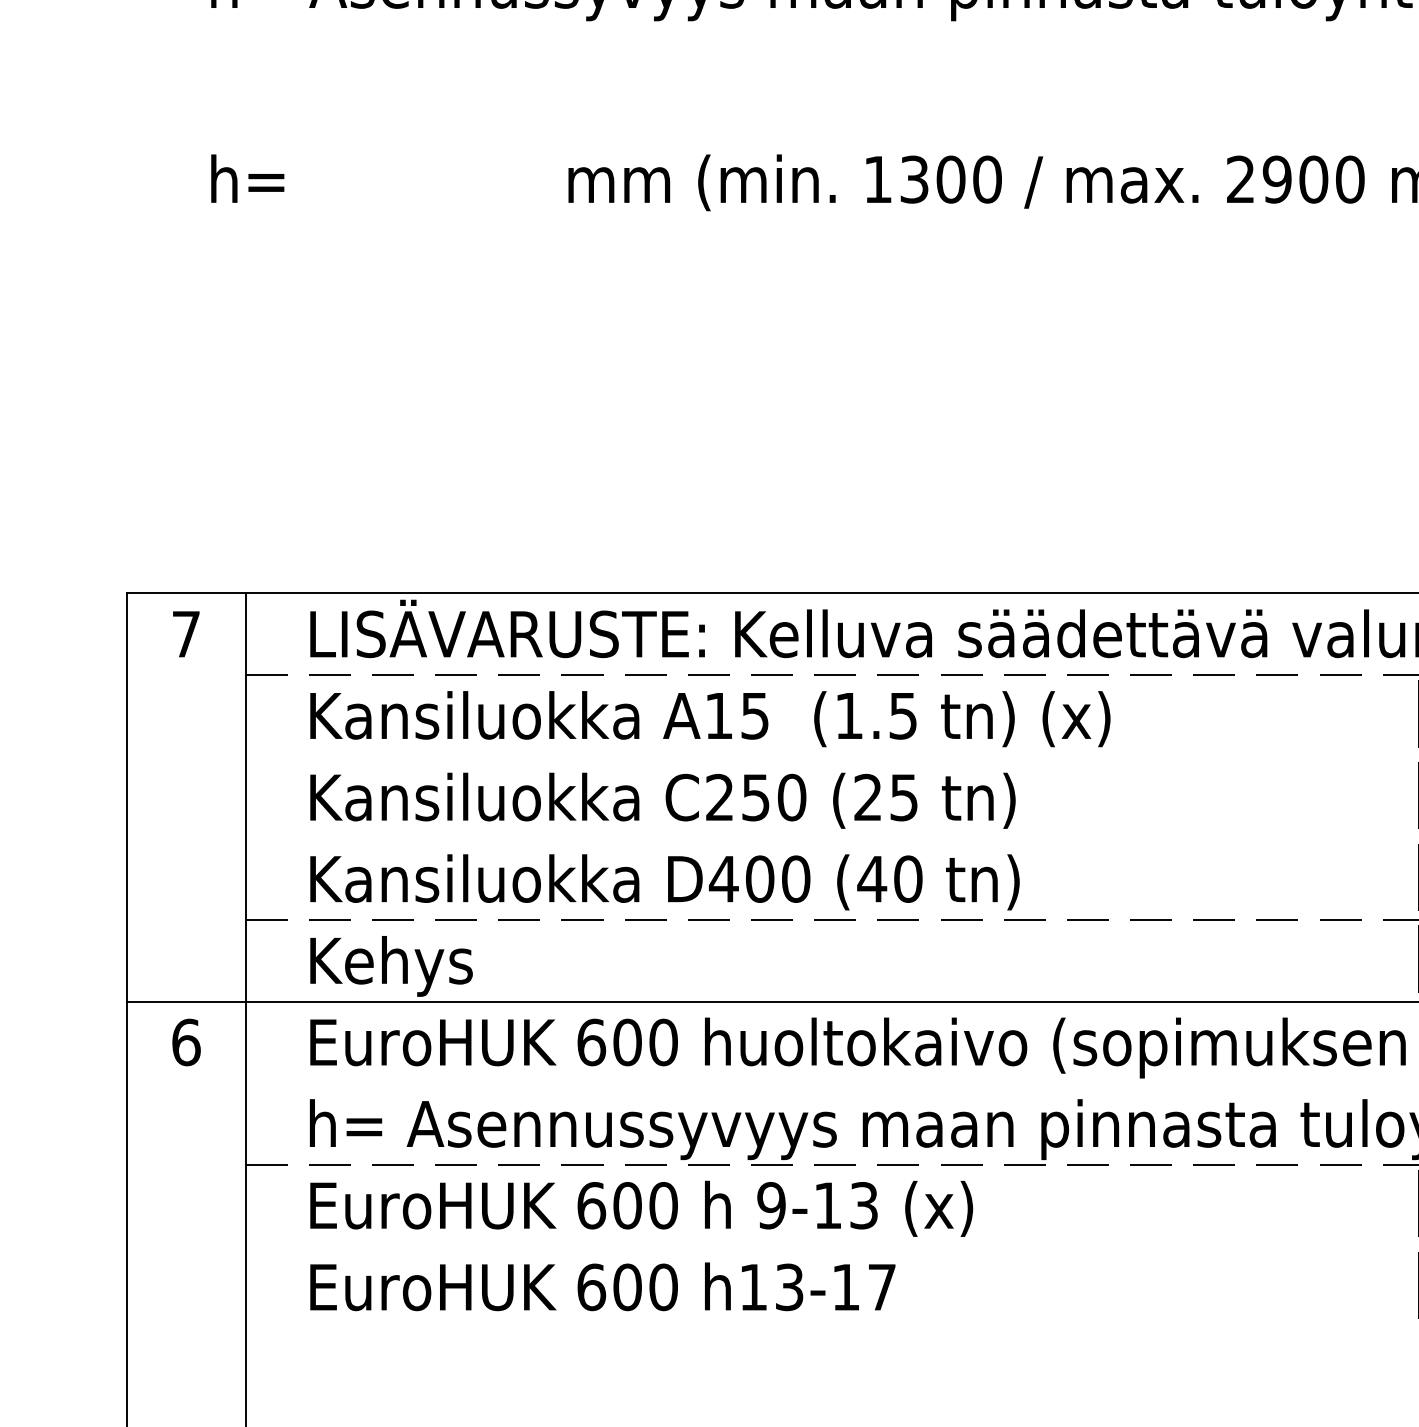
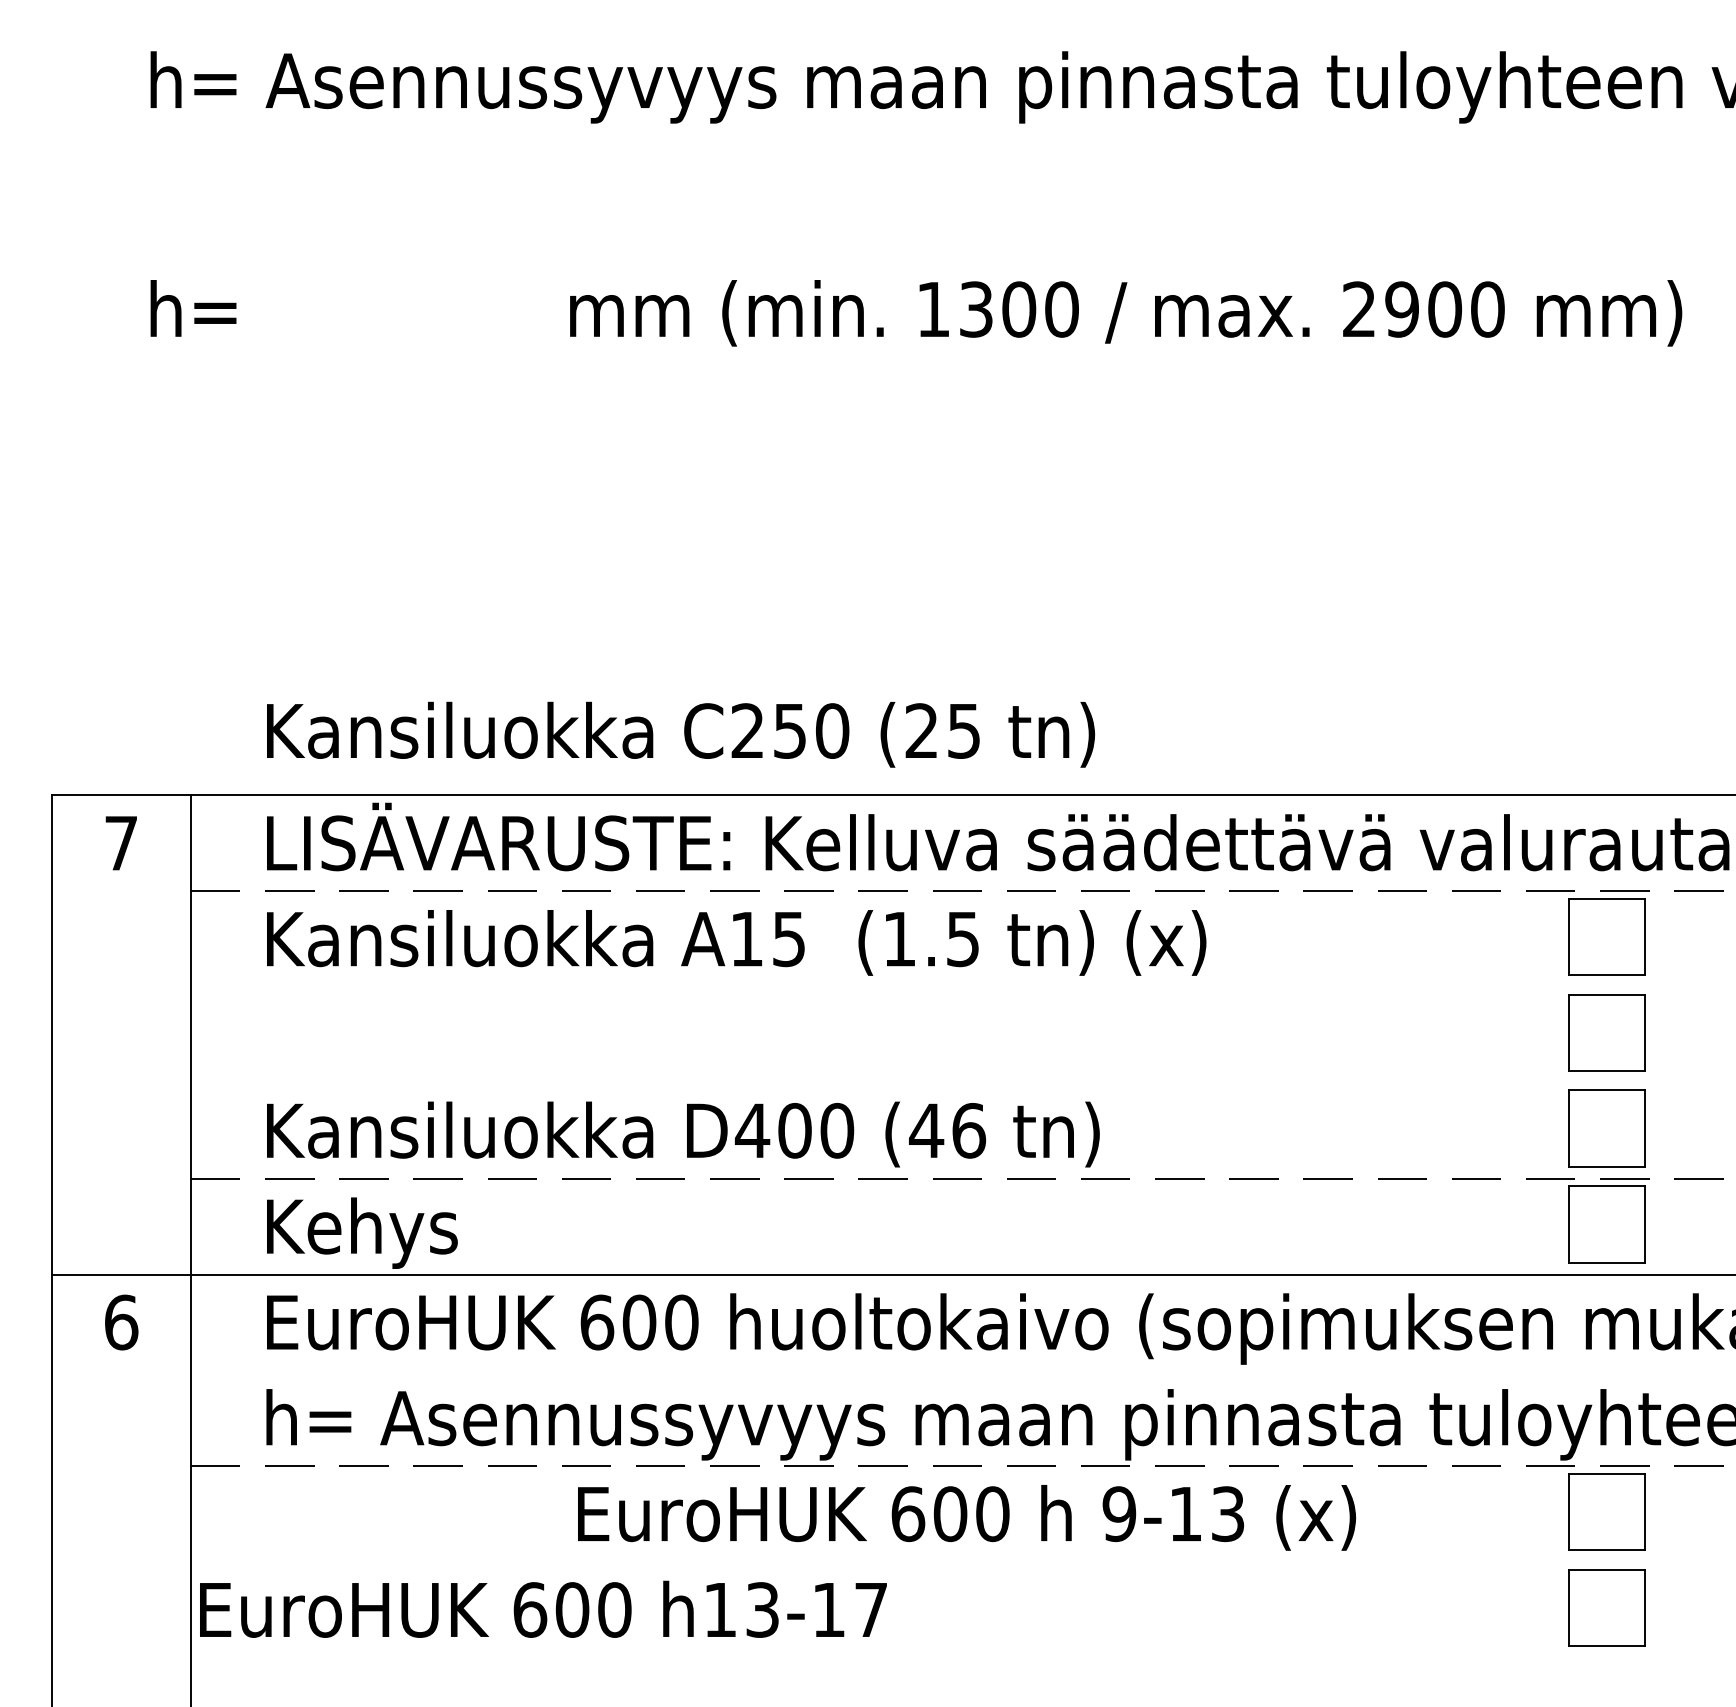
text: (663, 800) -> (681, 734), moved
text: (908, 878) -> (969, 1130), (40 -> (46
text: (641, 1208) -> (966, 1517), moved
text: (602, 1286) -> (543, 1608), moved

